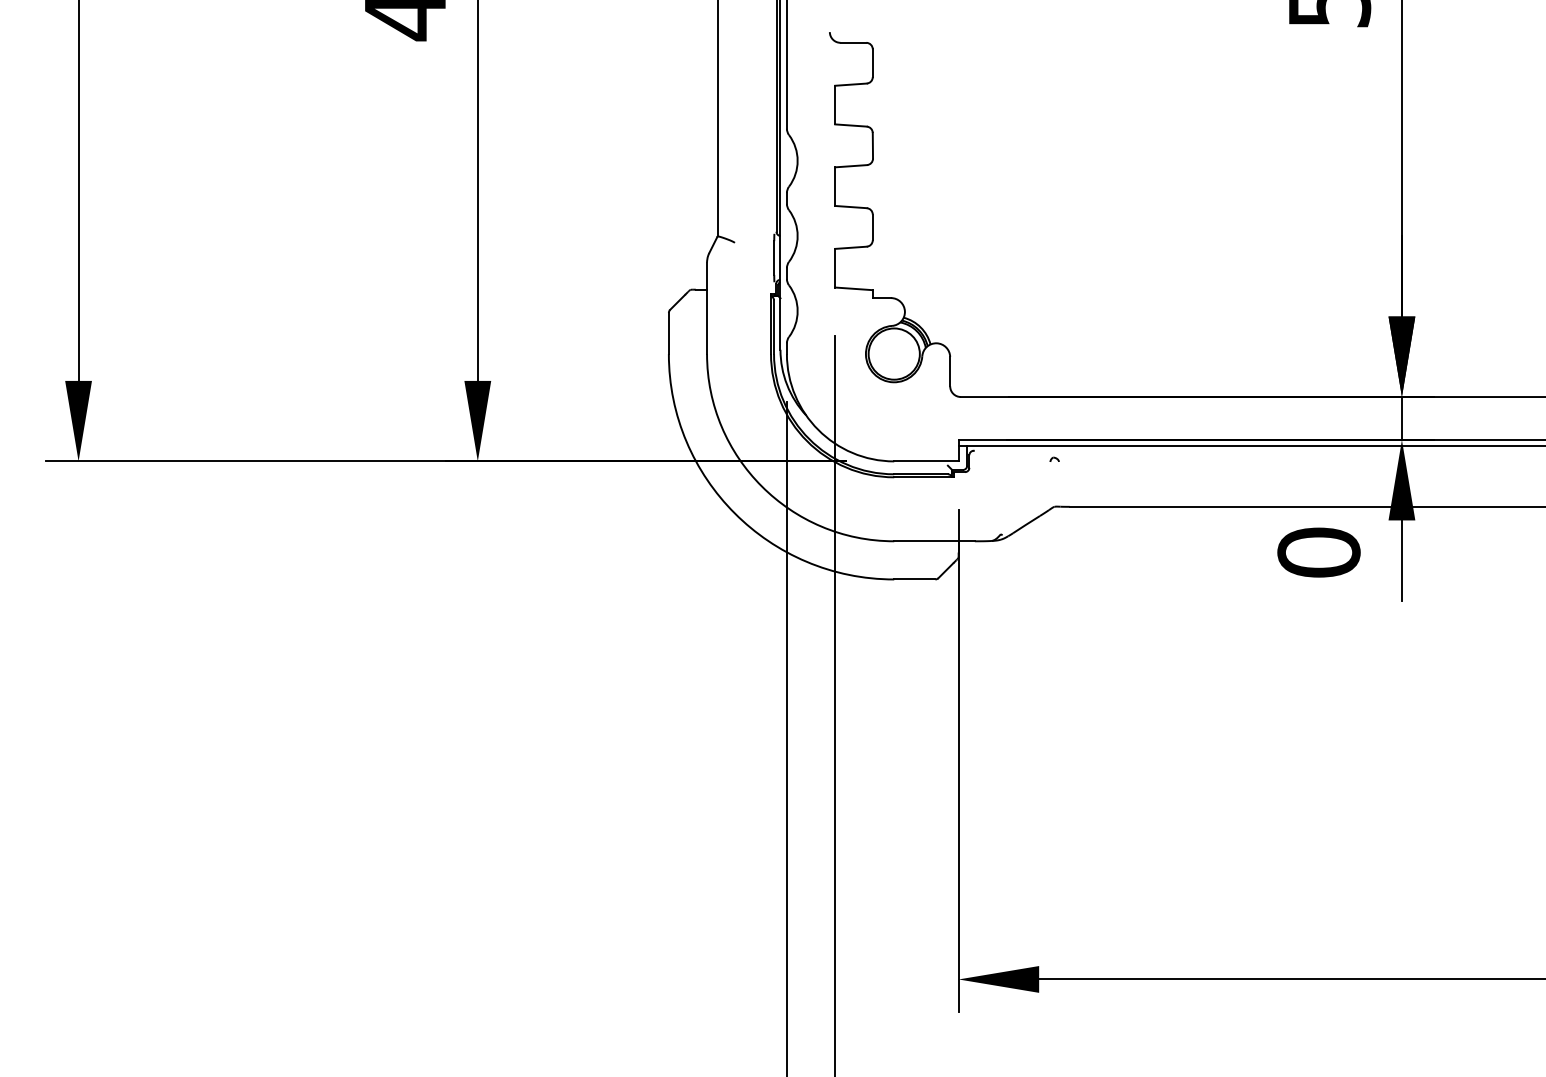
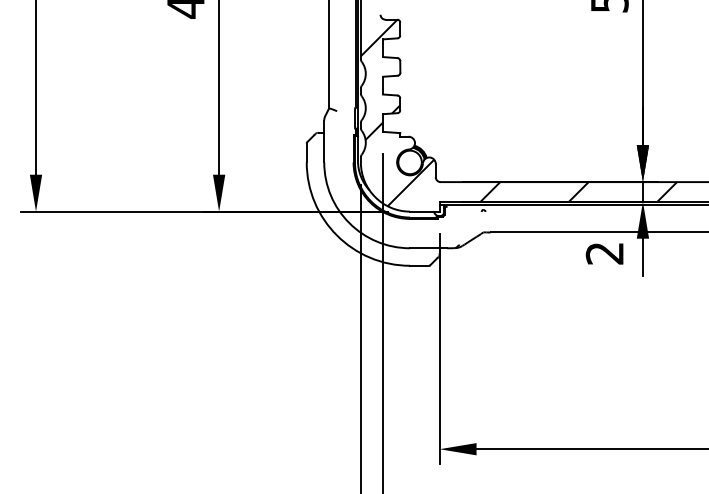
hatch: (1130, 245) -> (518, 112), added
text: (1318, 552) -> (604, 253), 0 -> 2

